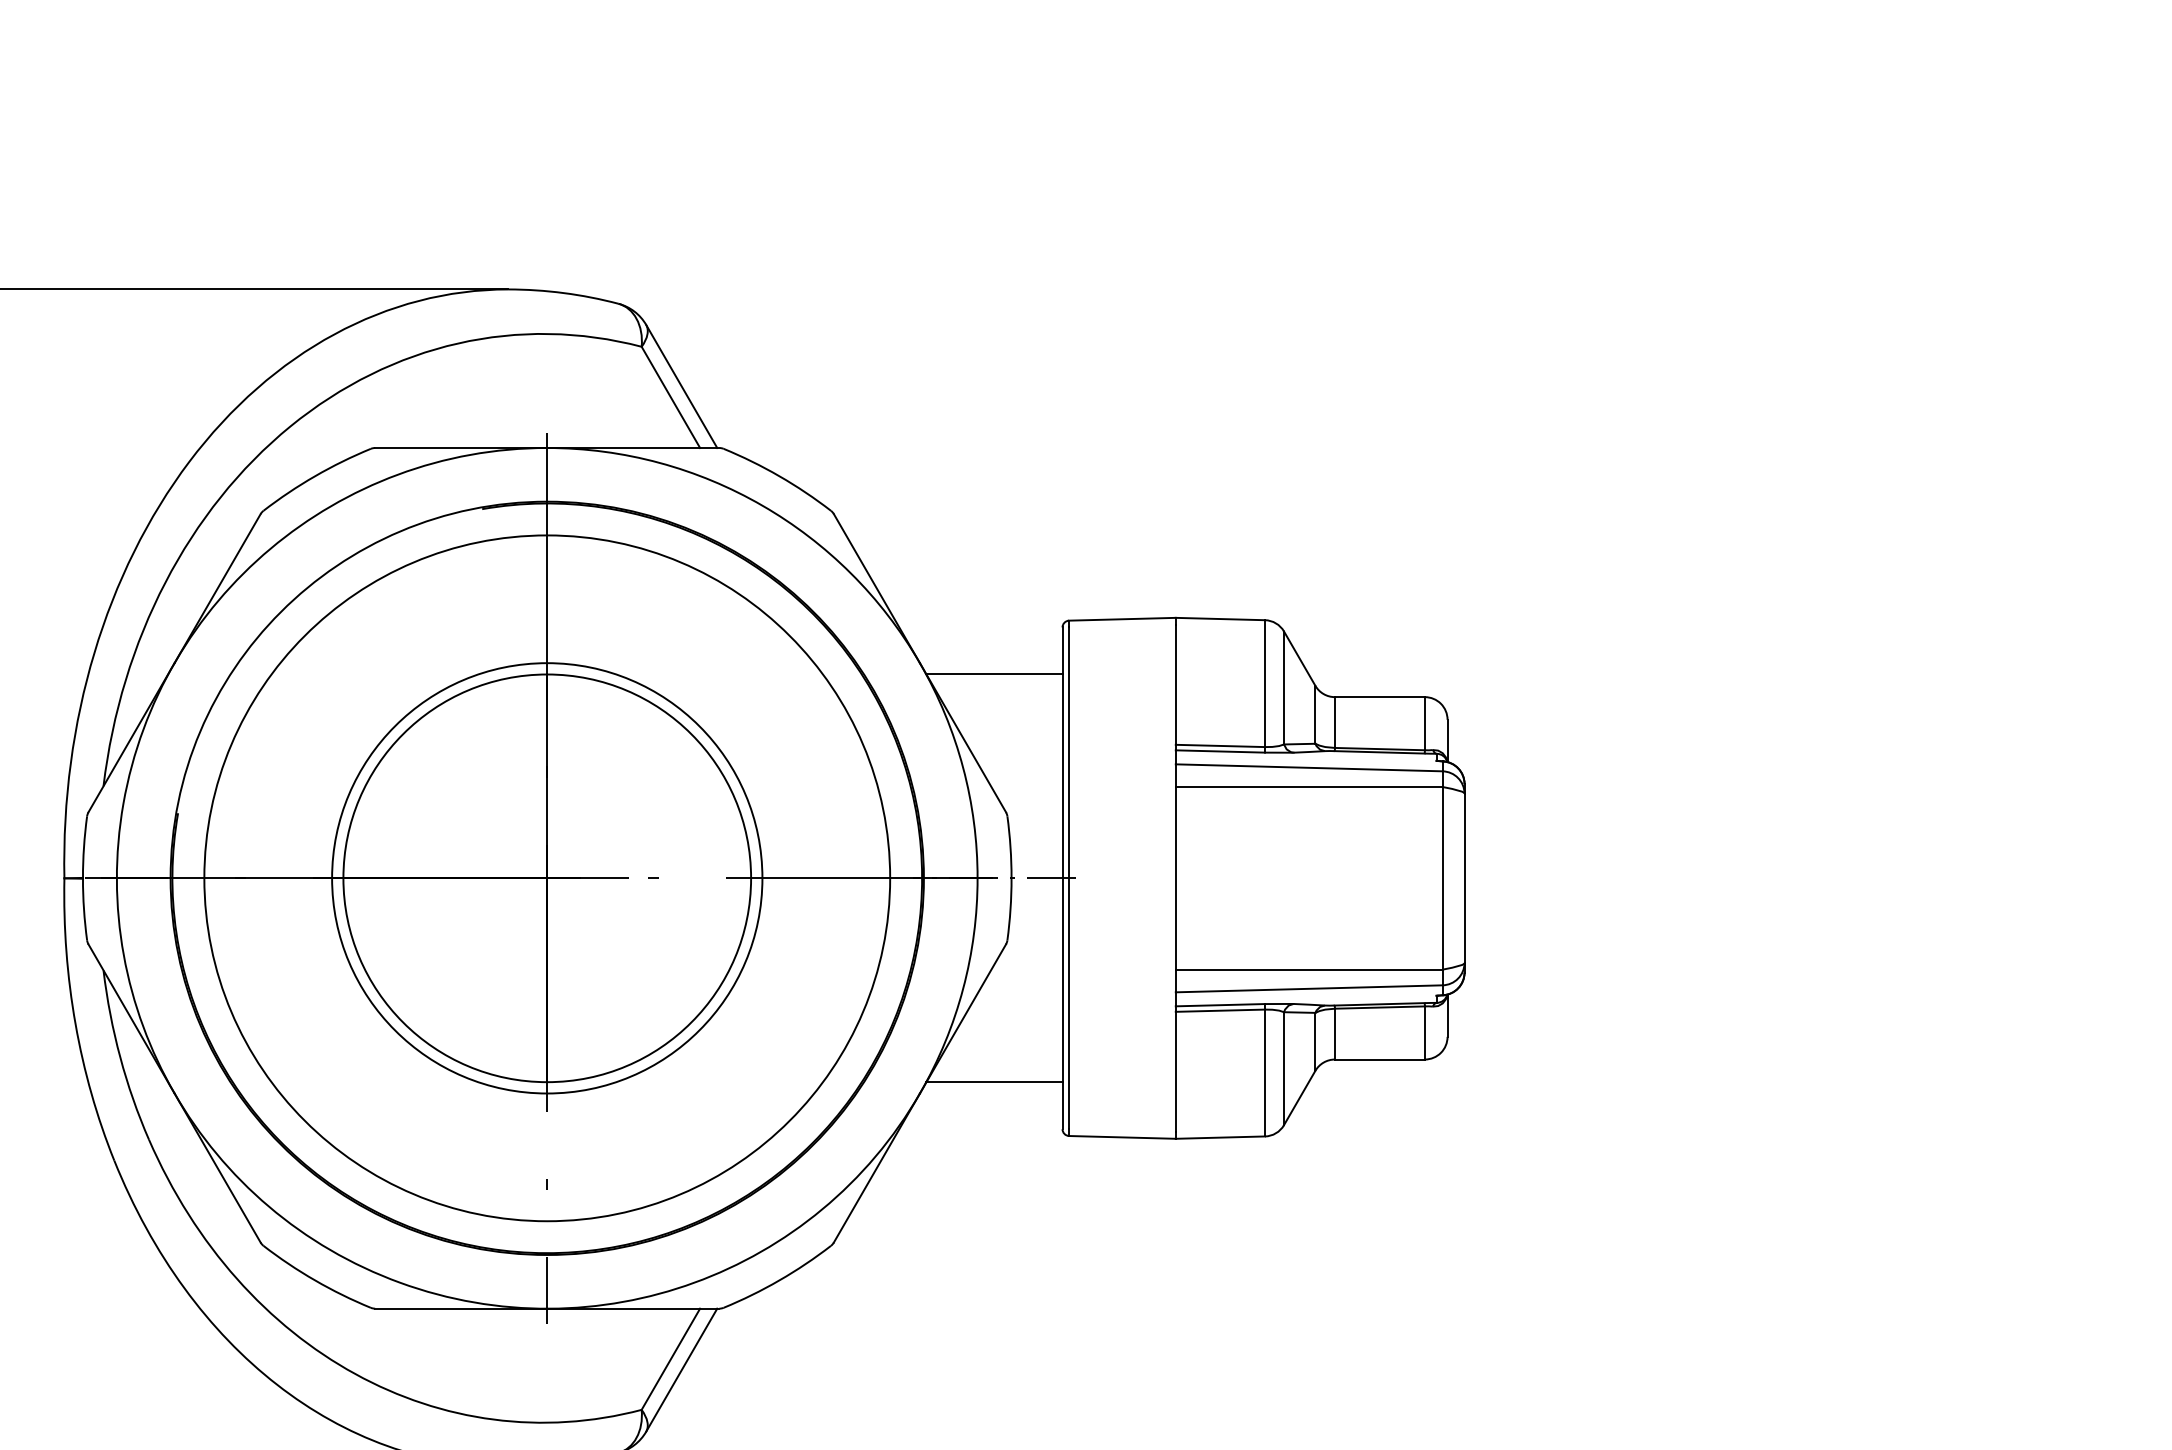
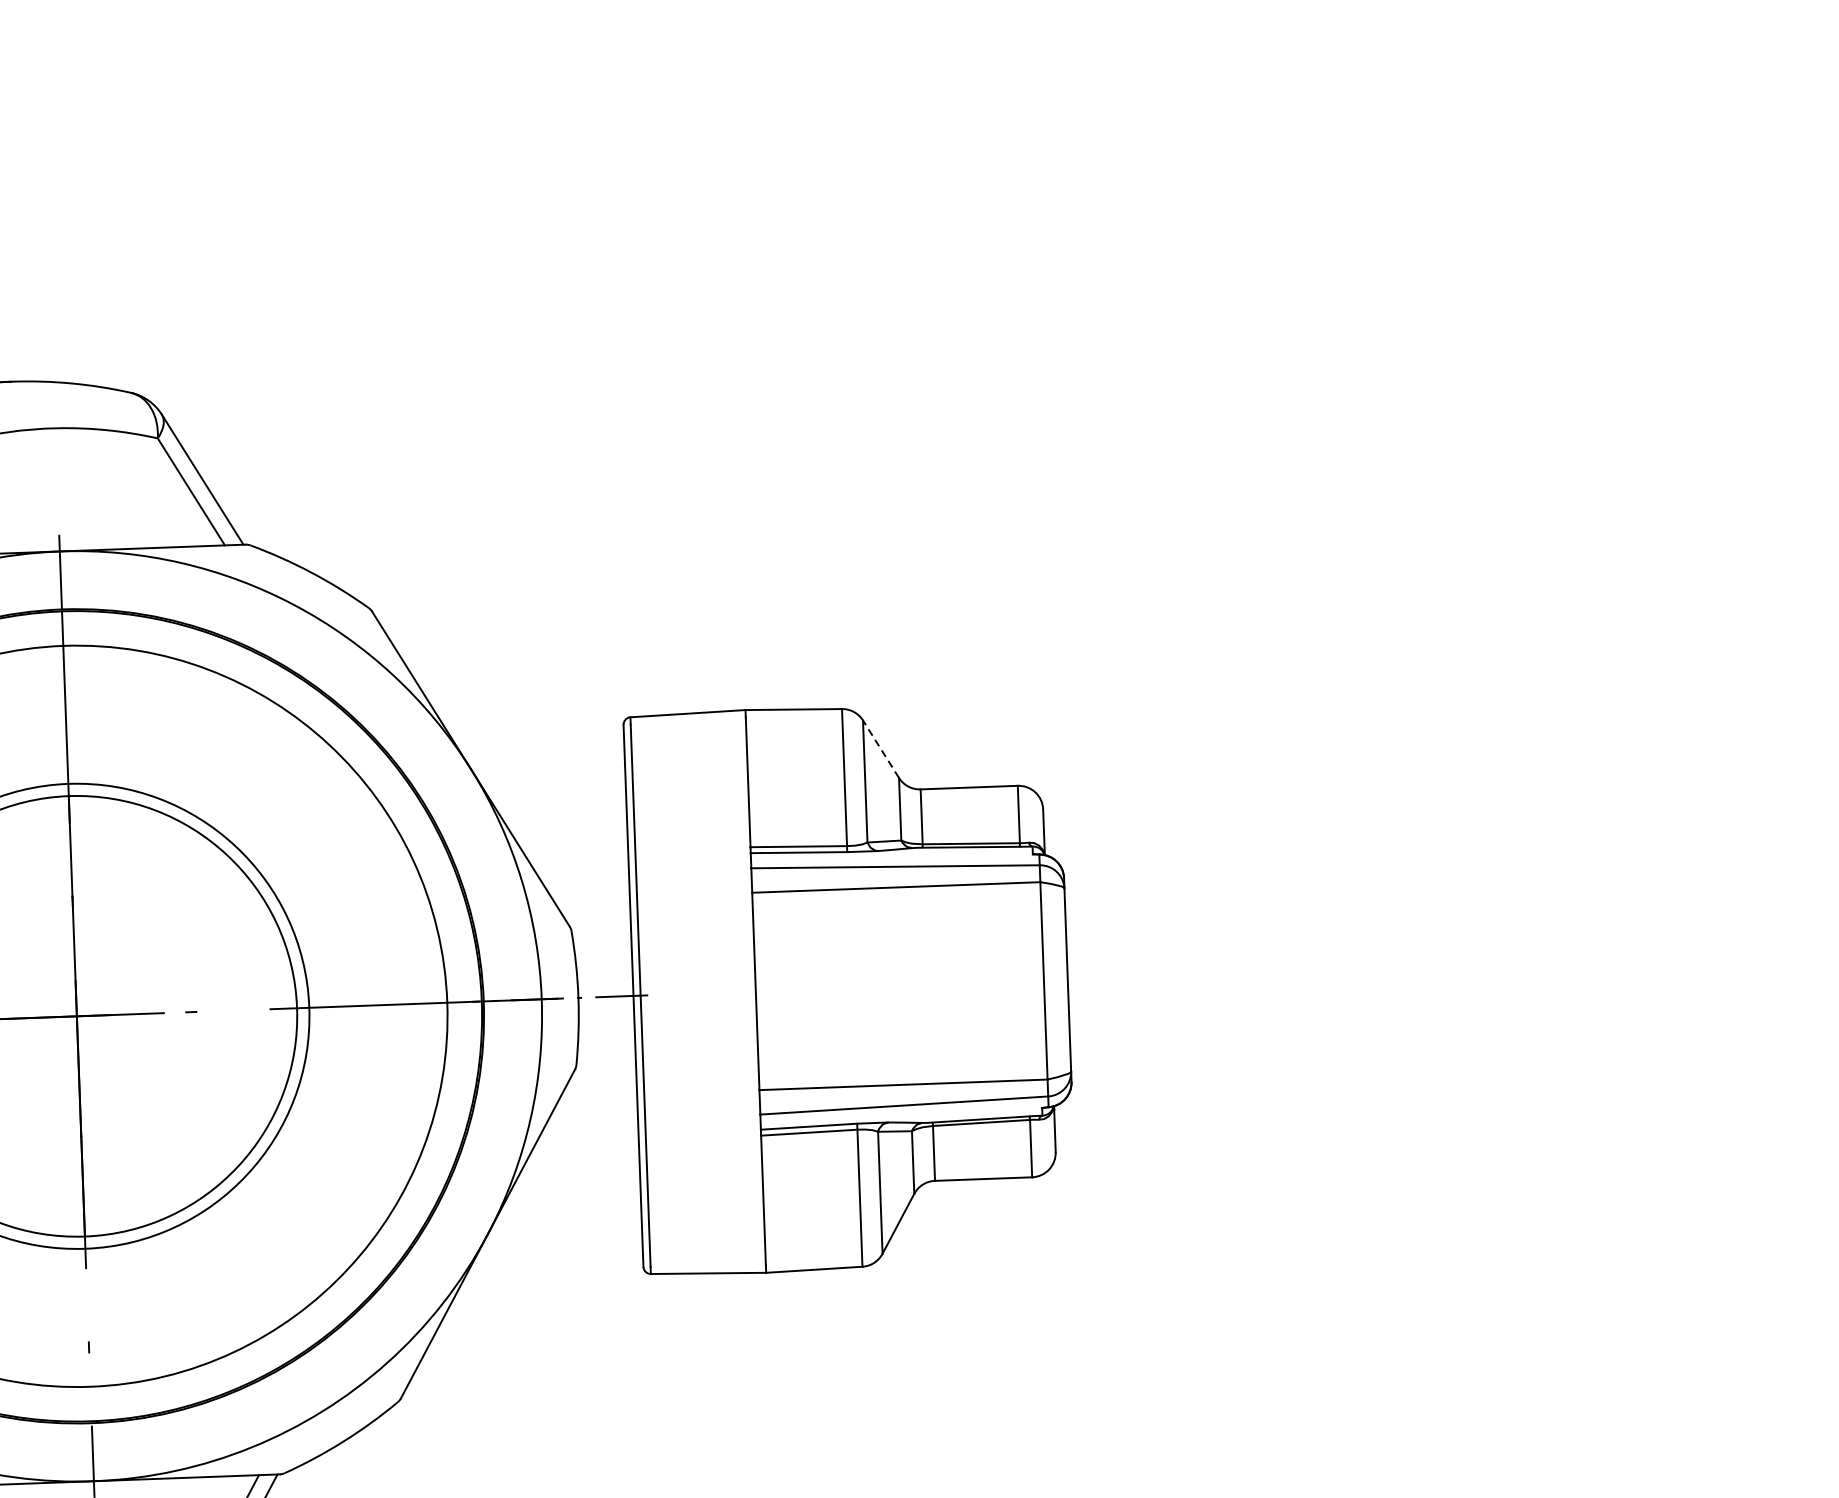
line: (1299, 658) -> (880, 749), solid -> dashed
line: (994, 674) -> (551, 778), removed
line: (994, 1082) -> (568, 1219), removed

